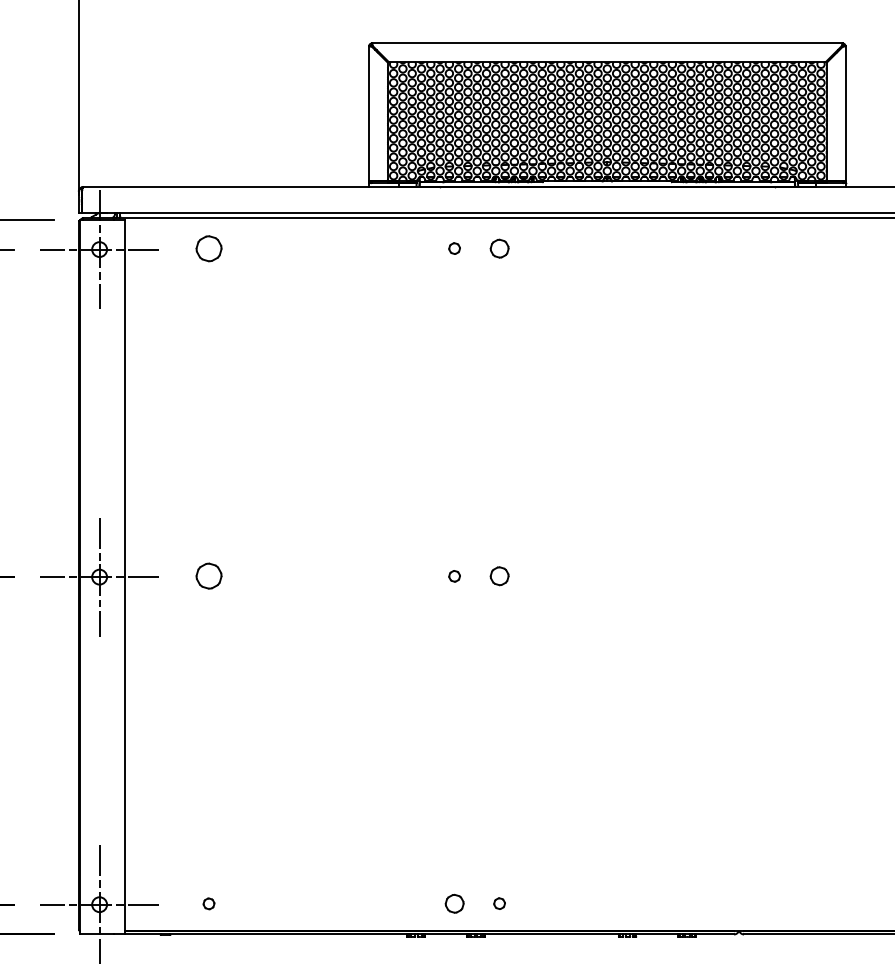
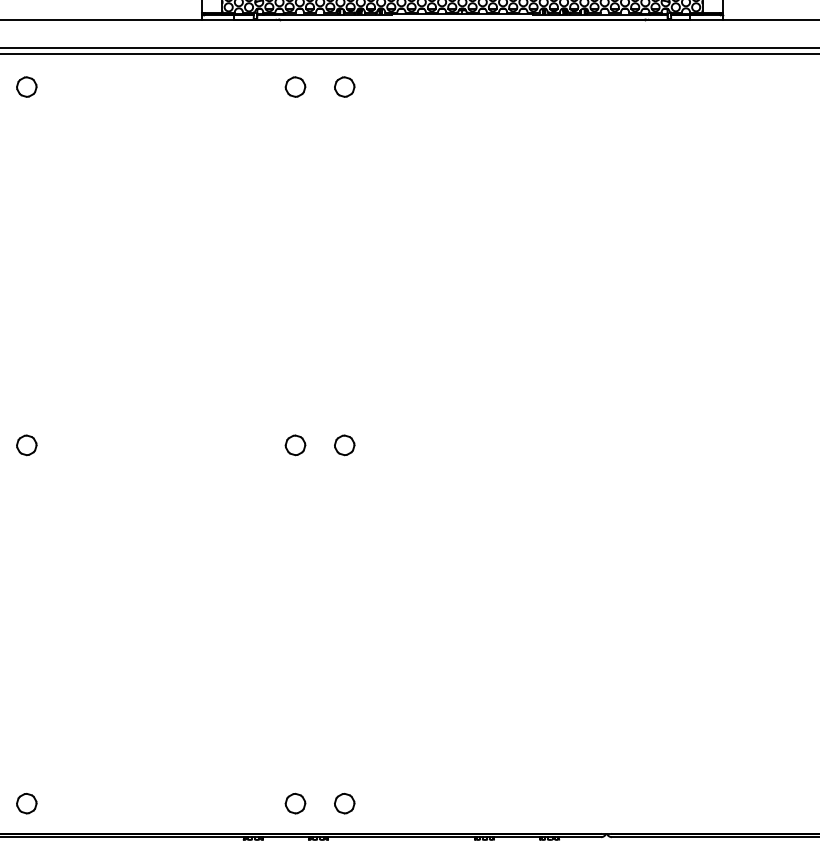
part: (208, 248) -> (26, 86), size x0.71
part: (454, 248) -> (295, 86), size x1.67
part: (208, 576) -> (26, 445), size x0.71
part: (454, 576) -> (295, 445), size x1.67
part: (208, 903) -> (26, 803), size x1.67
part: (499, 903) -> (344, 803), size x1.67

